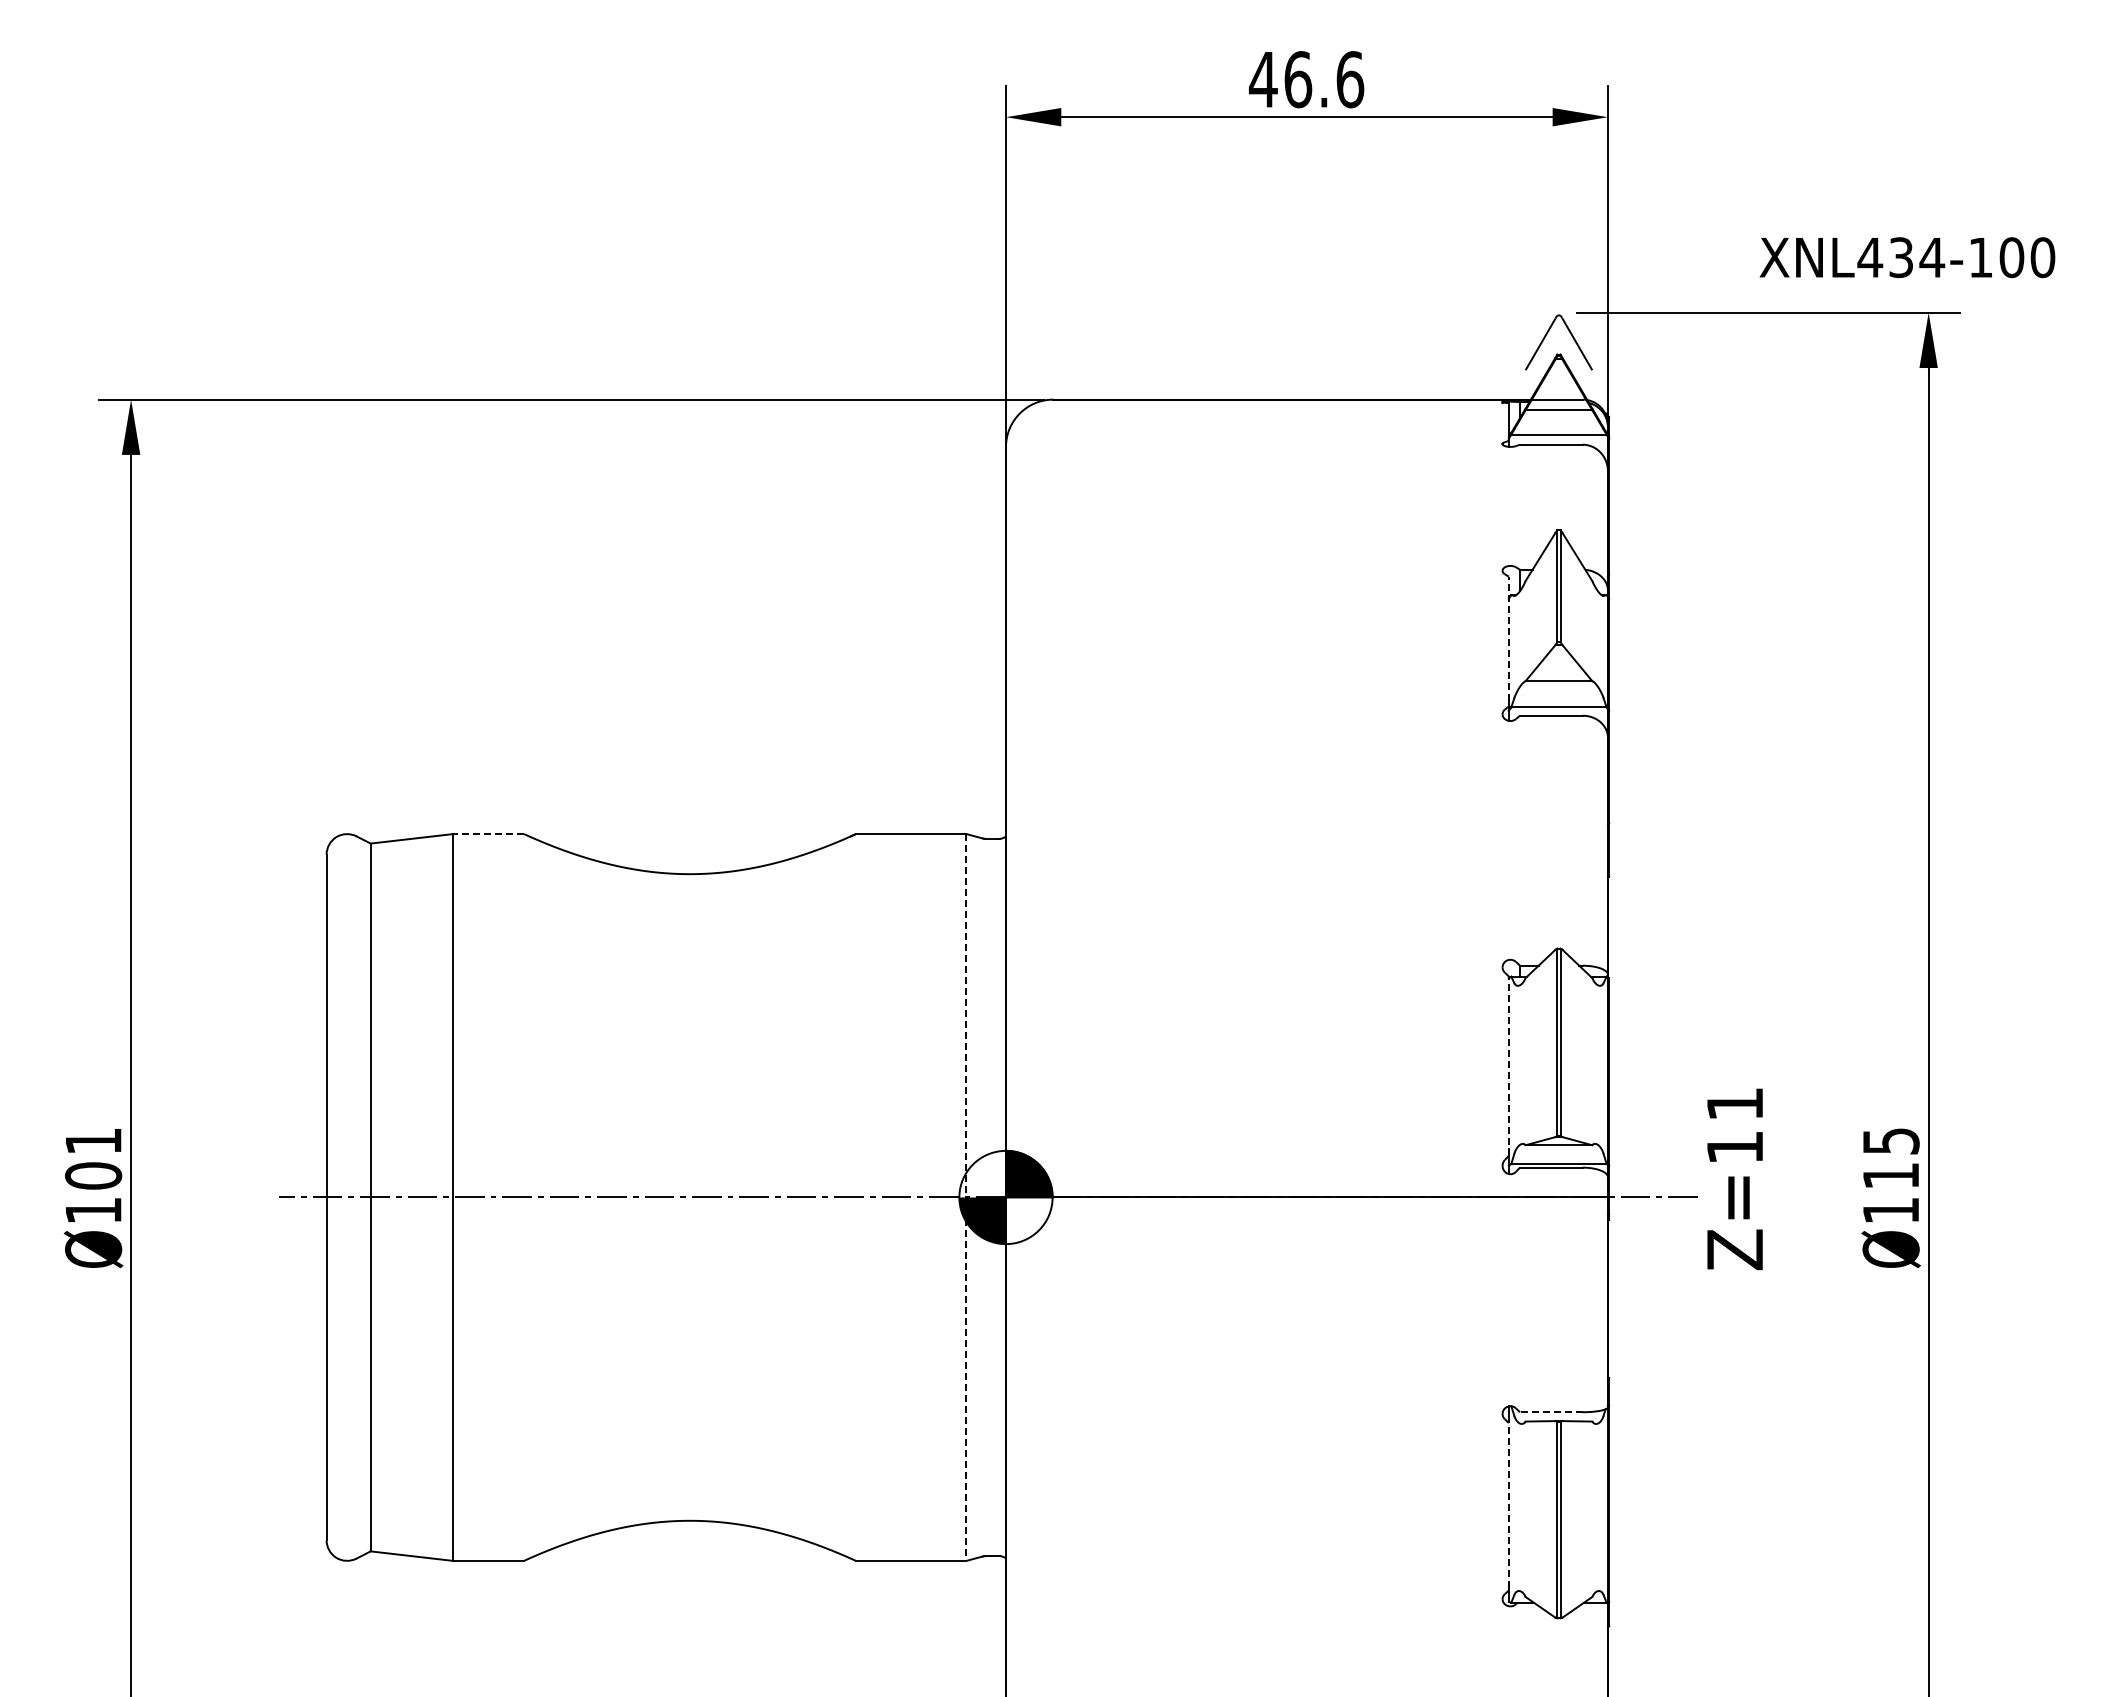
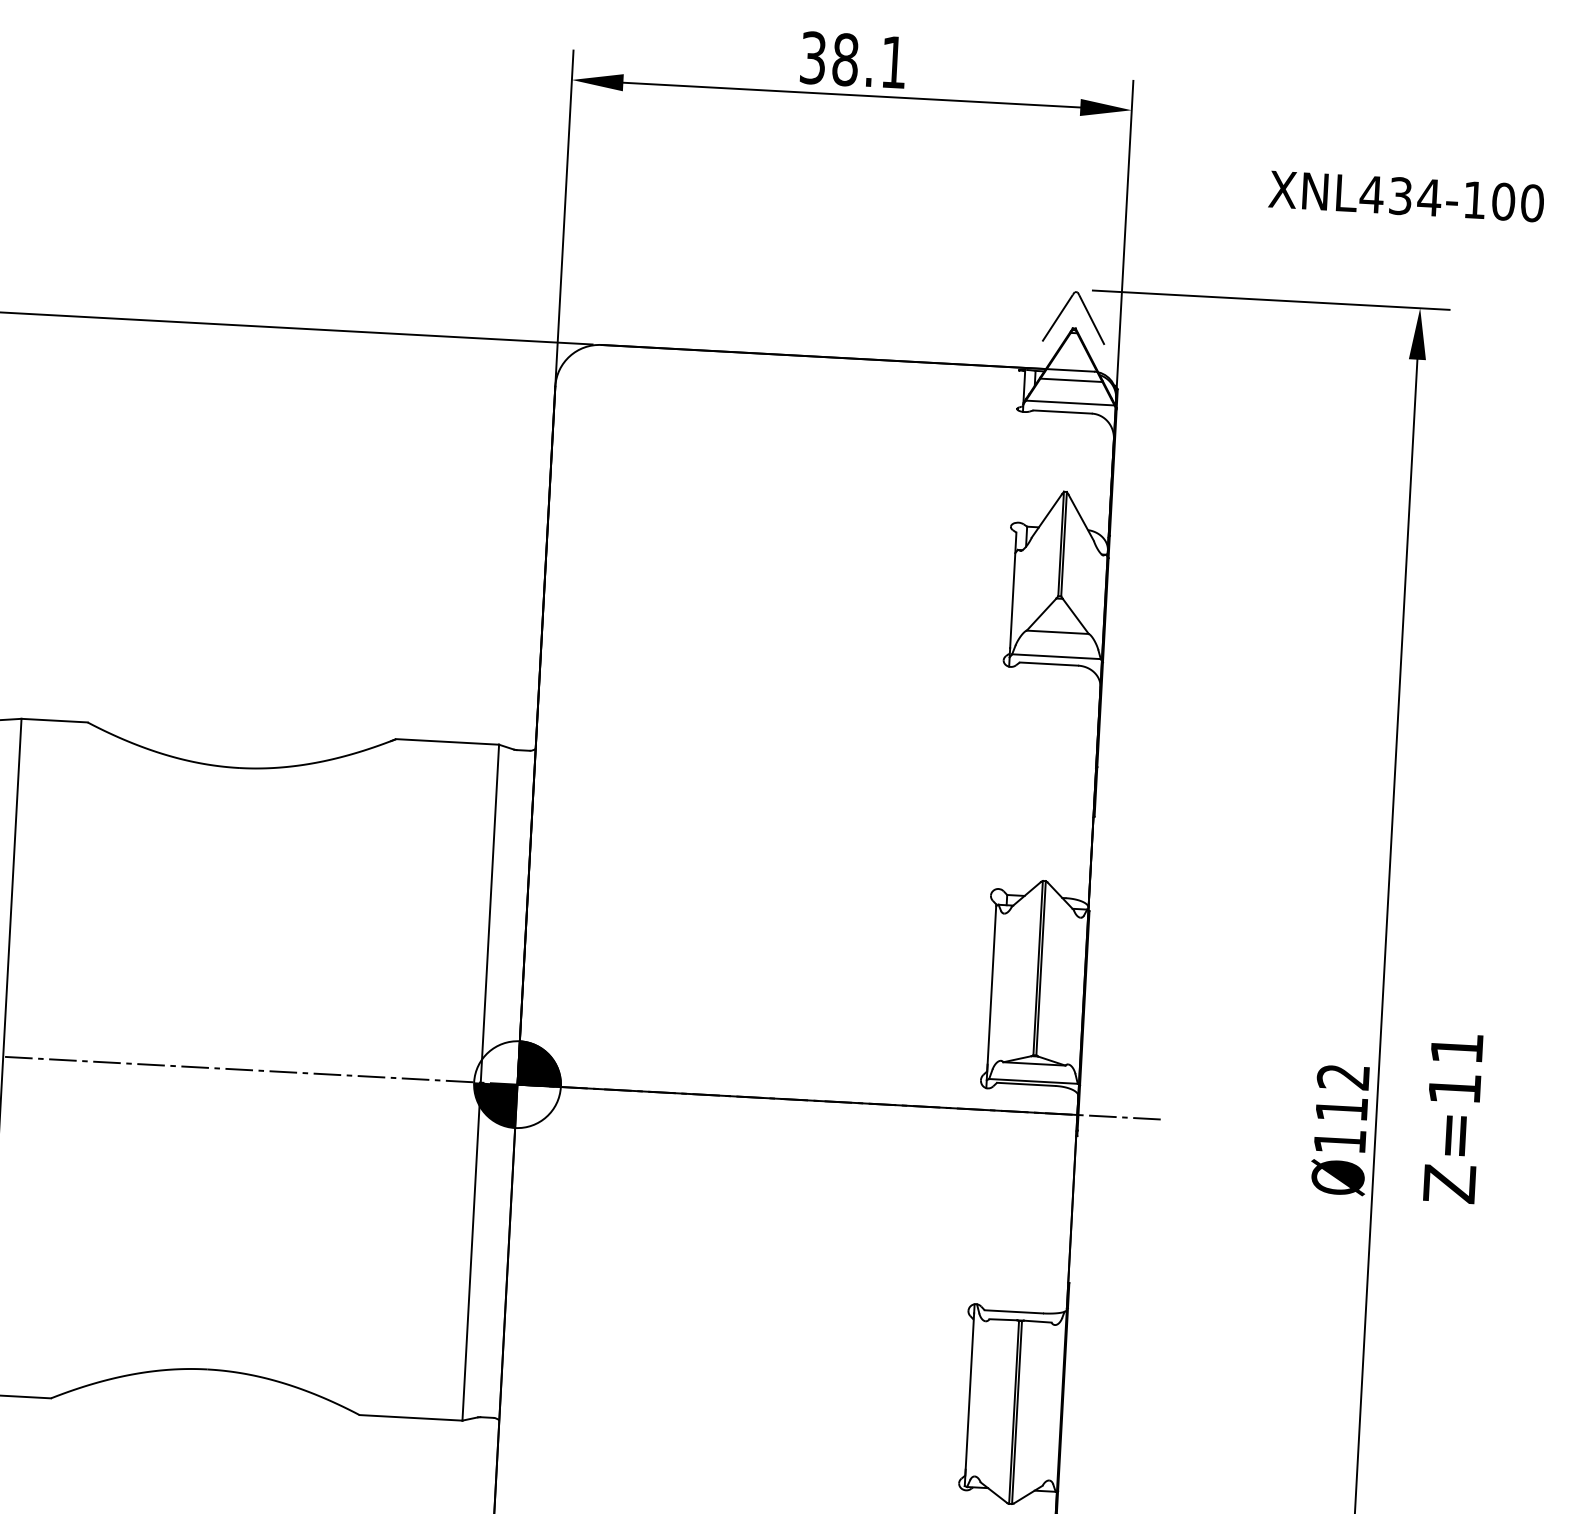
text: (1306, 79) -> (853, 60), 46.6 -> 38.1
text: (1907, 257) -> (1406, 196), moved
line: (1508, 638) -> (1013, 590), dashed -> solid
line: (488, 834) -> (54, 721), dashed -> solid
line: (1508, 1066) -> (991, 988), dashed -> solid
text: (1890, 1141) -> (1342, 1077), Ø115 -> Ø112
text: (1734, 1179) -> (1452, 1118), moved
line: (966, 1197) -> (480, 1082), dashed -> solid
line: (1550, 1412) -> (1013, 1312), dashed -> solid
line: (1508, 1503) -> (969, 1394), dashed -> solid

